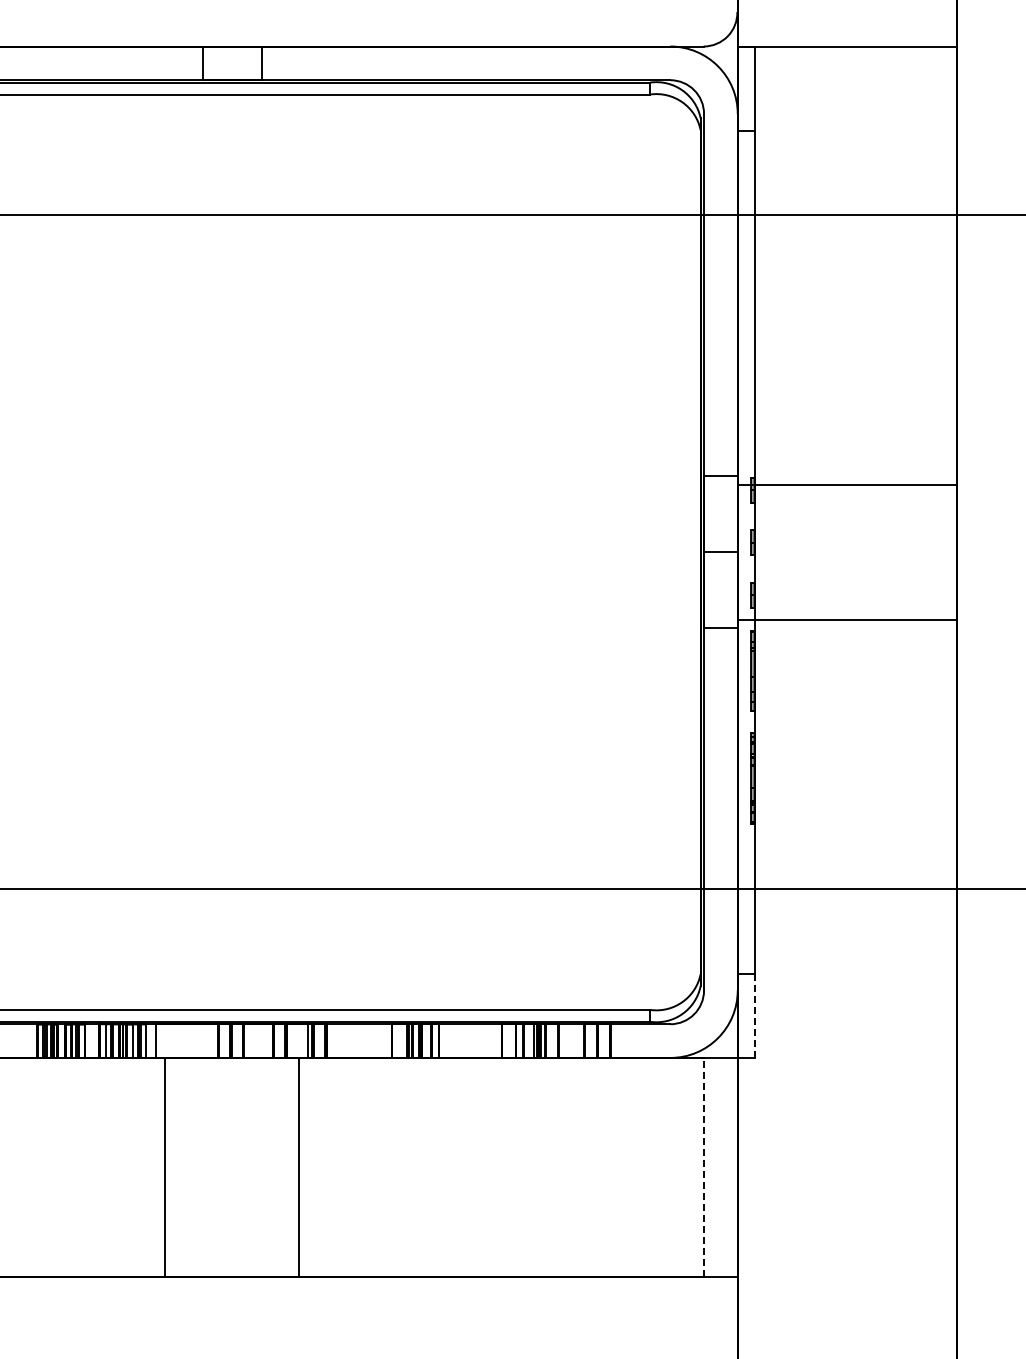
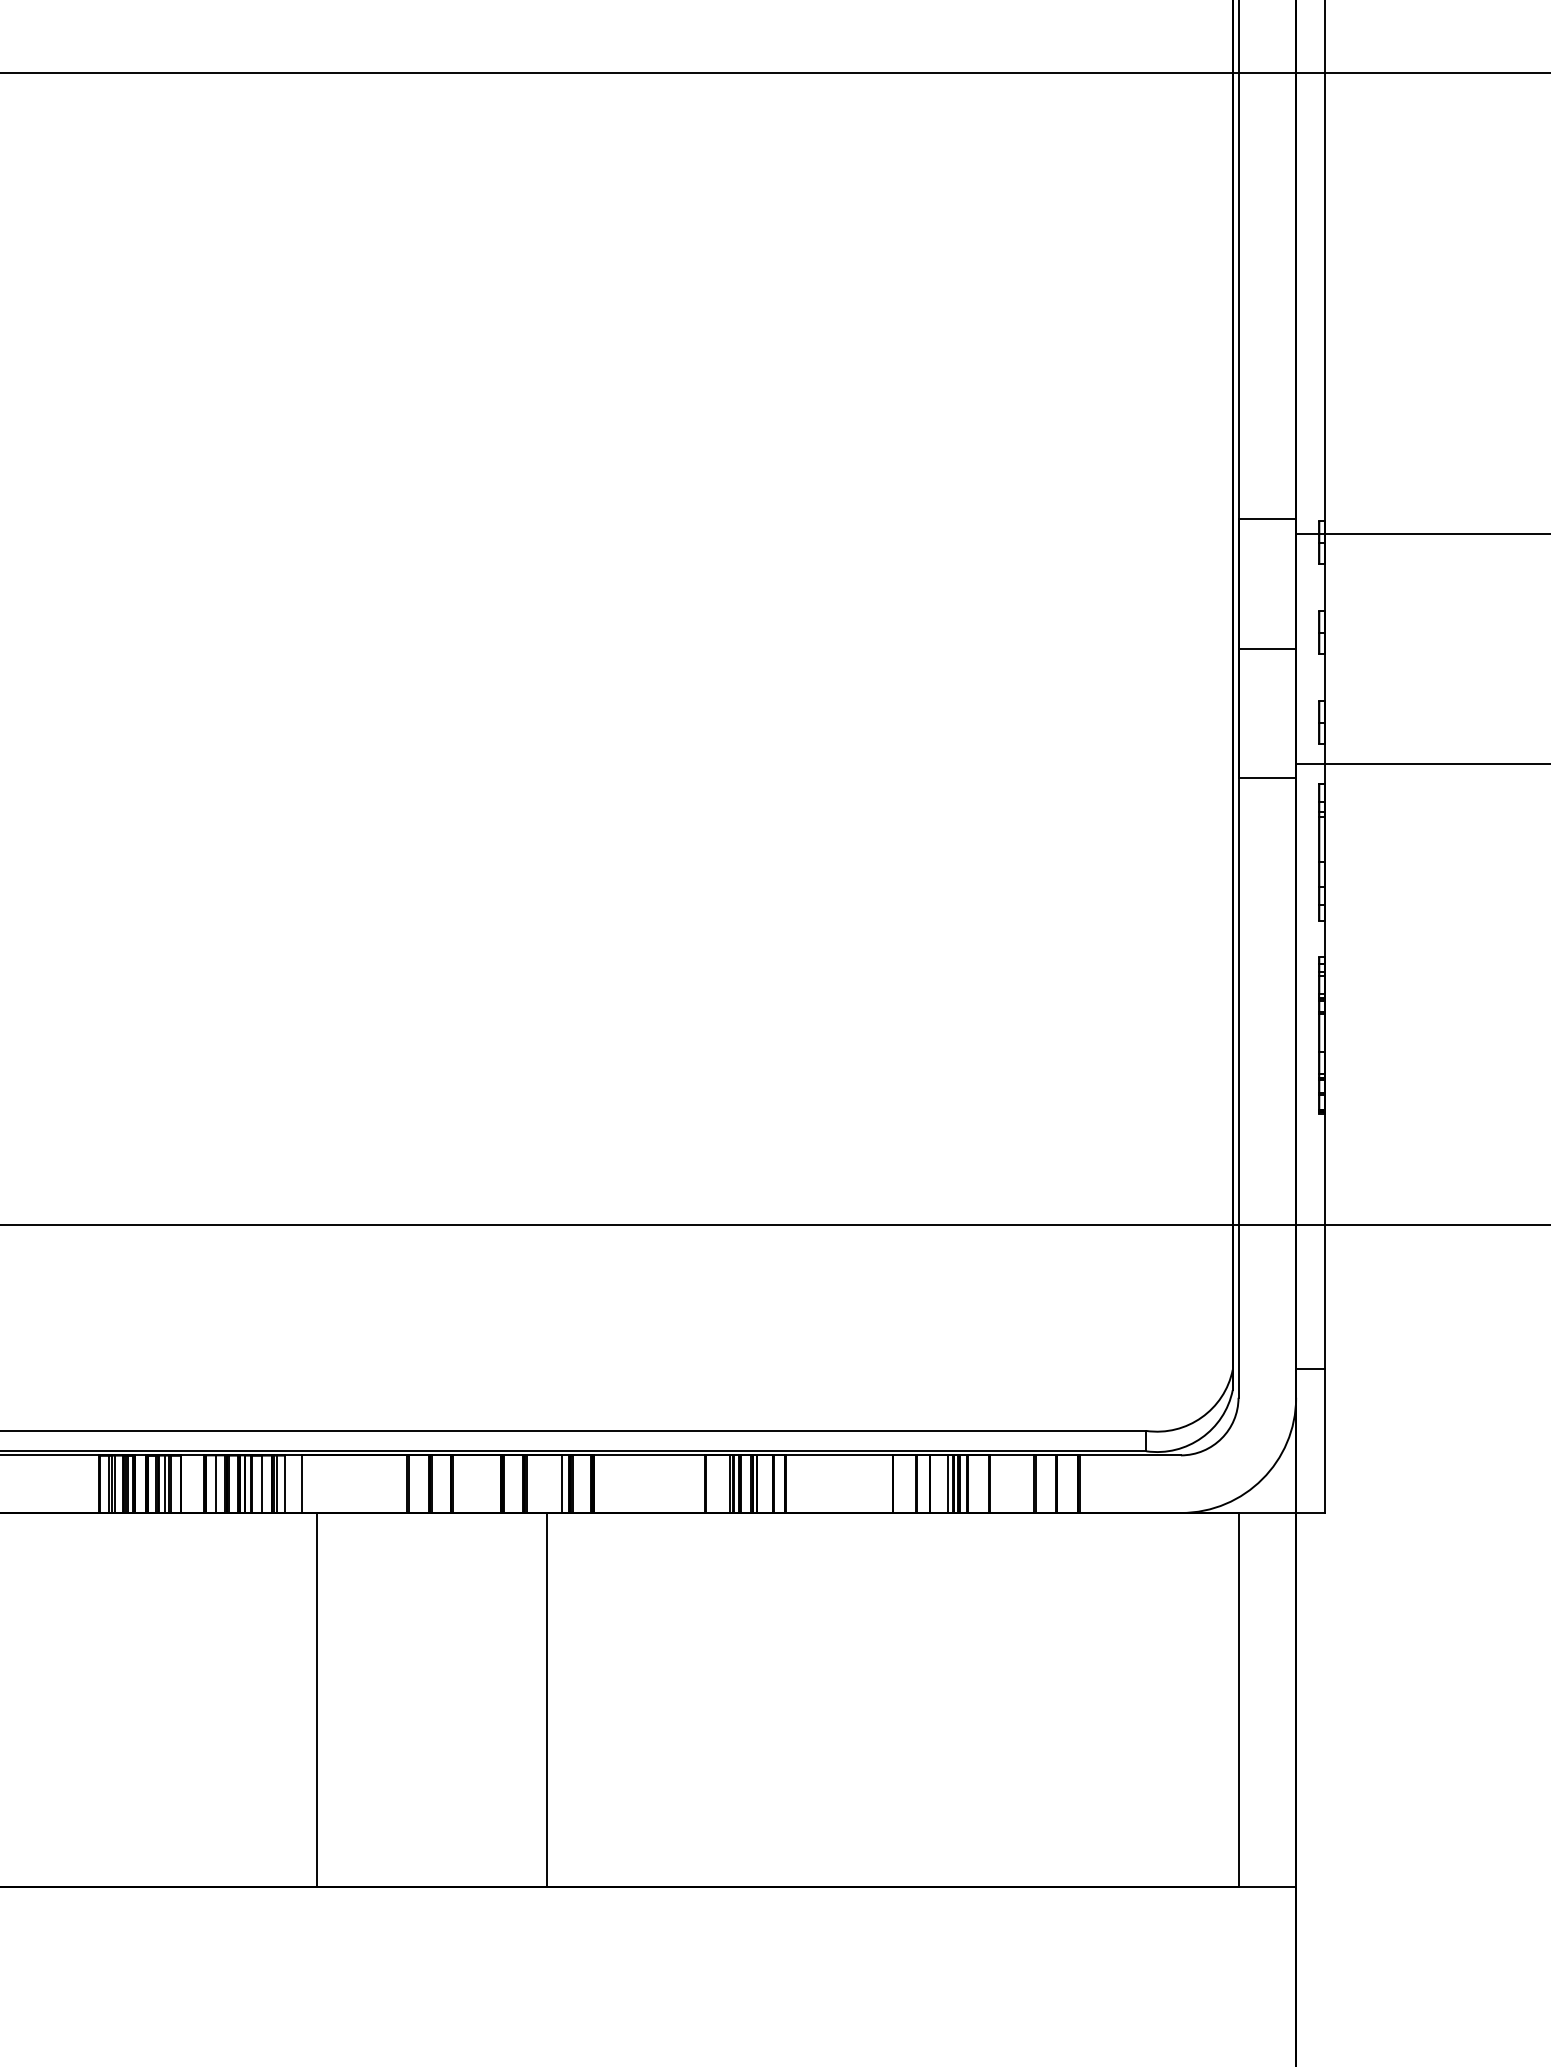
line: (754, 1016) -> (1324, 1442), dashed -> solid
line: (704, 1167) -> (1239, 1700), dashed -> solid

